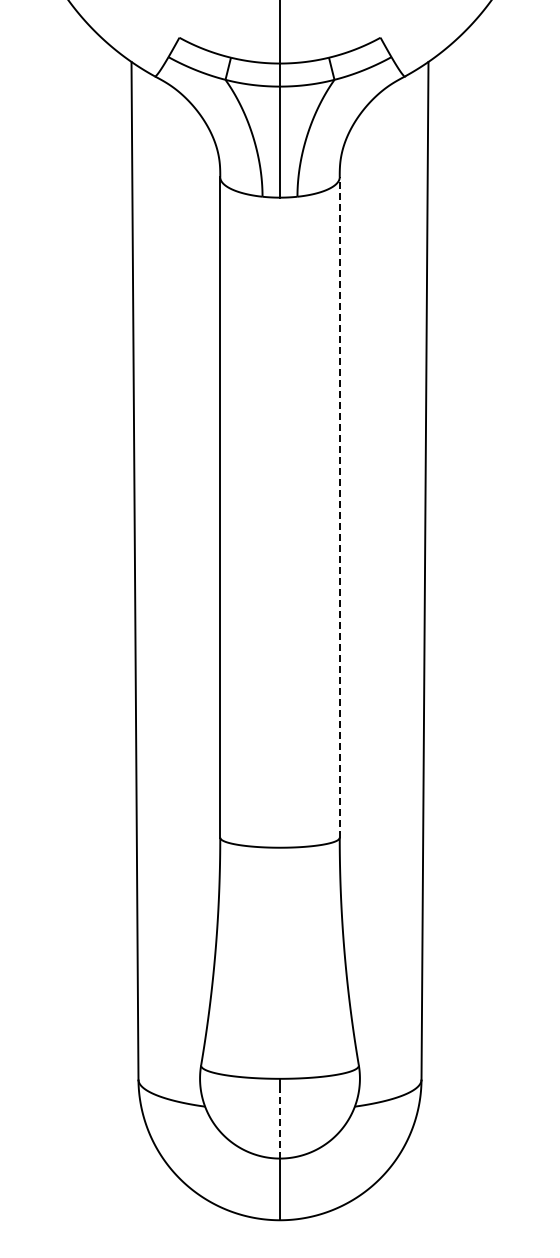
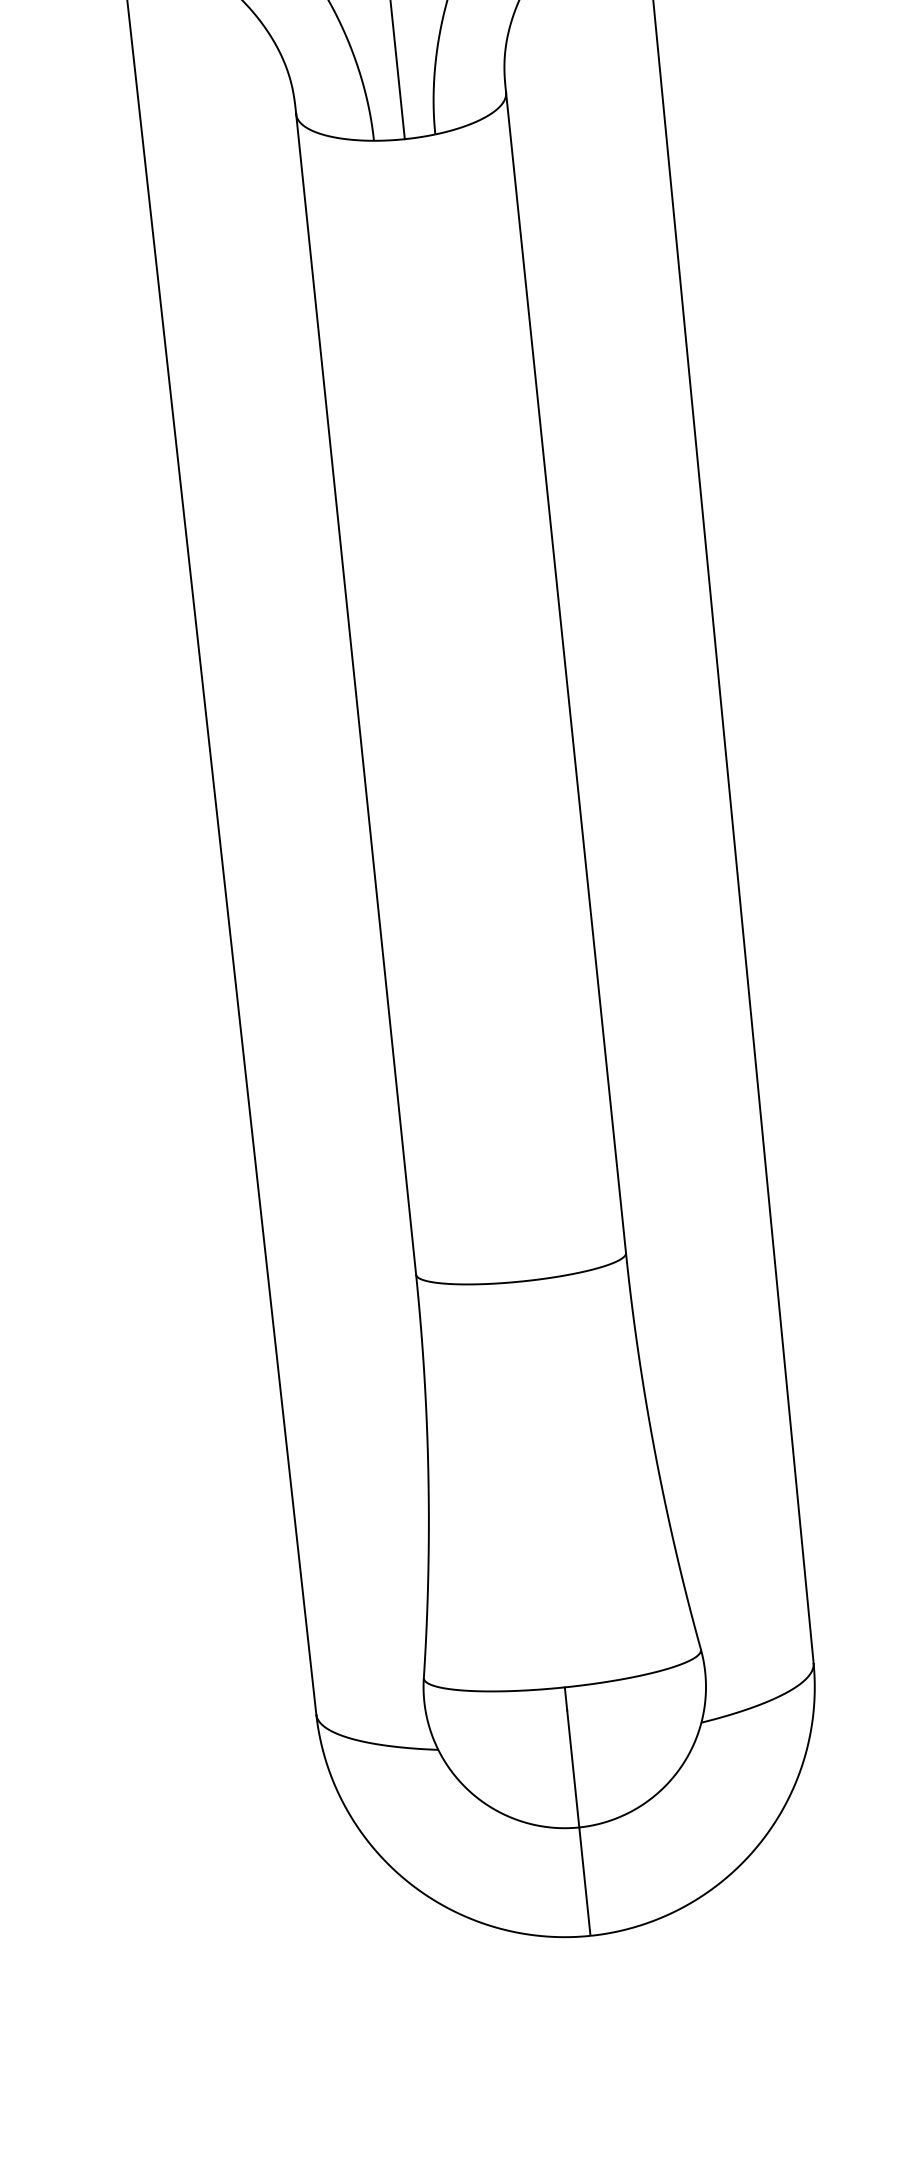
line: (339, 507) -> (565, 672), dashed -> solid
line: (280, 1124) -> (573, 1767), dashed -> solid

